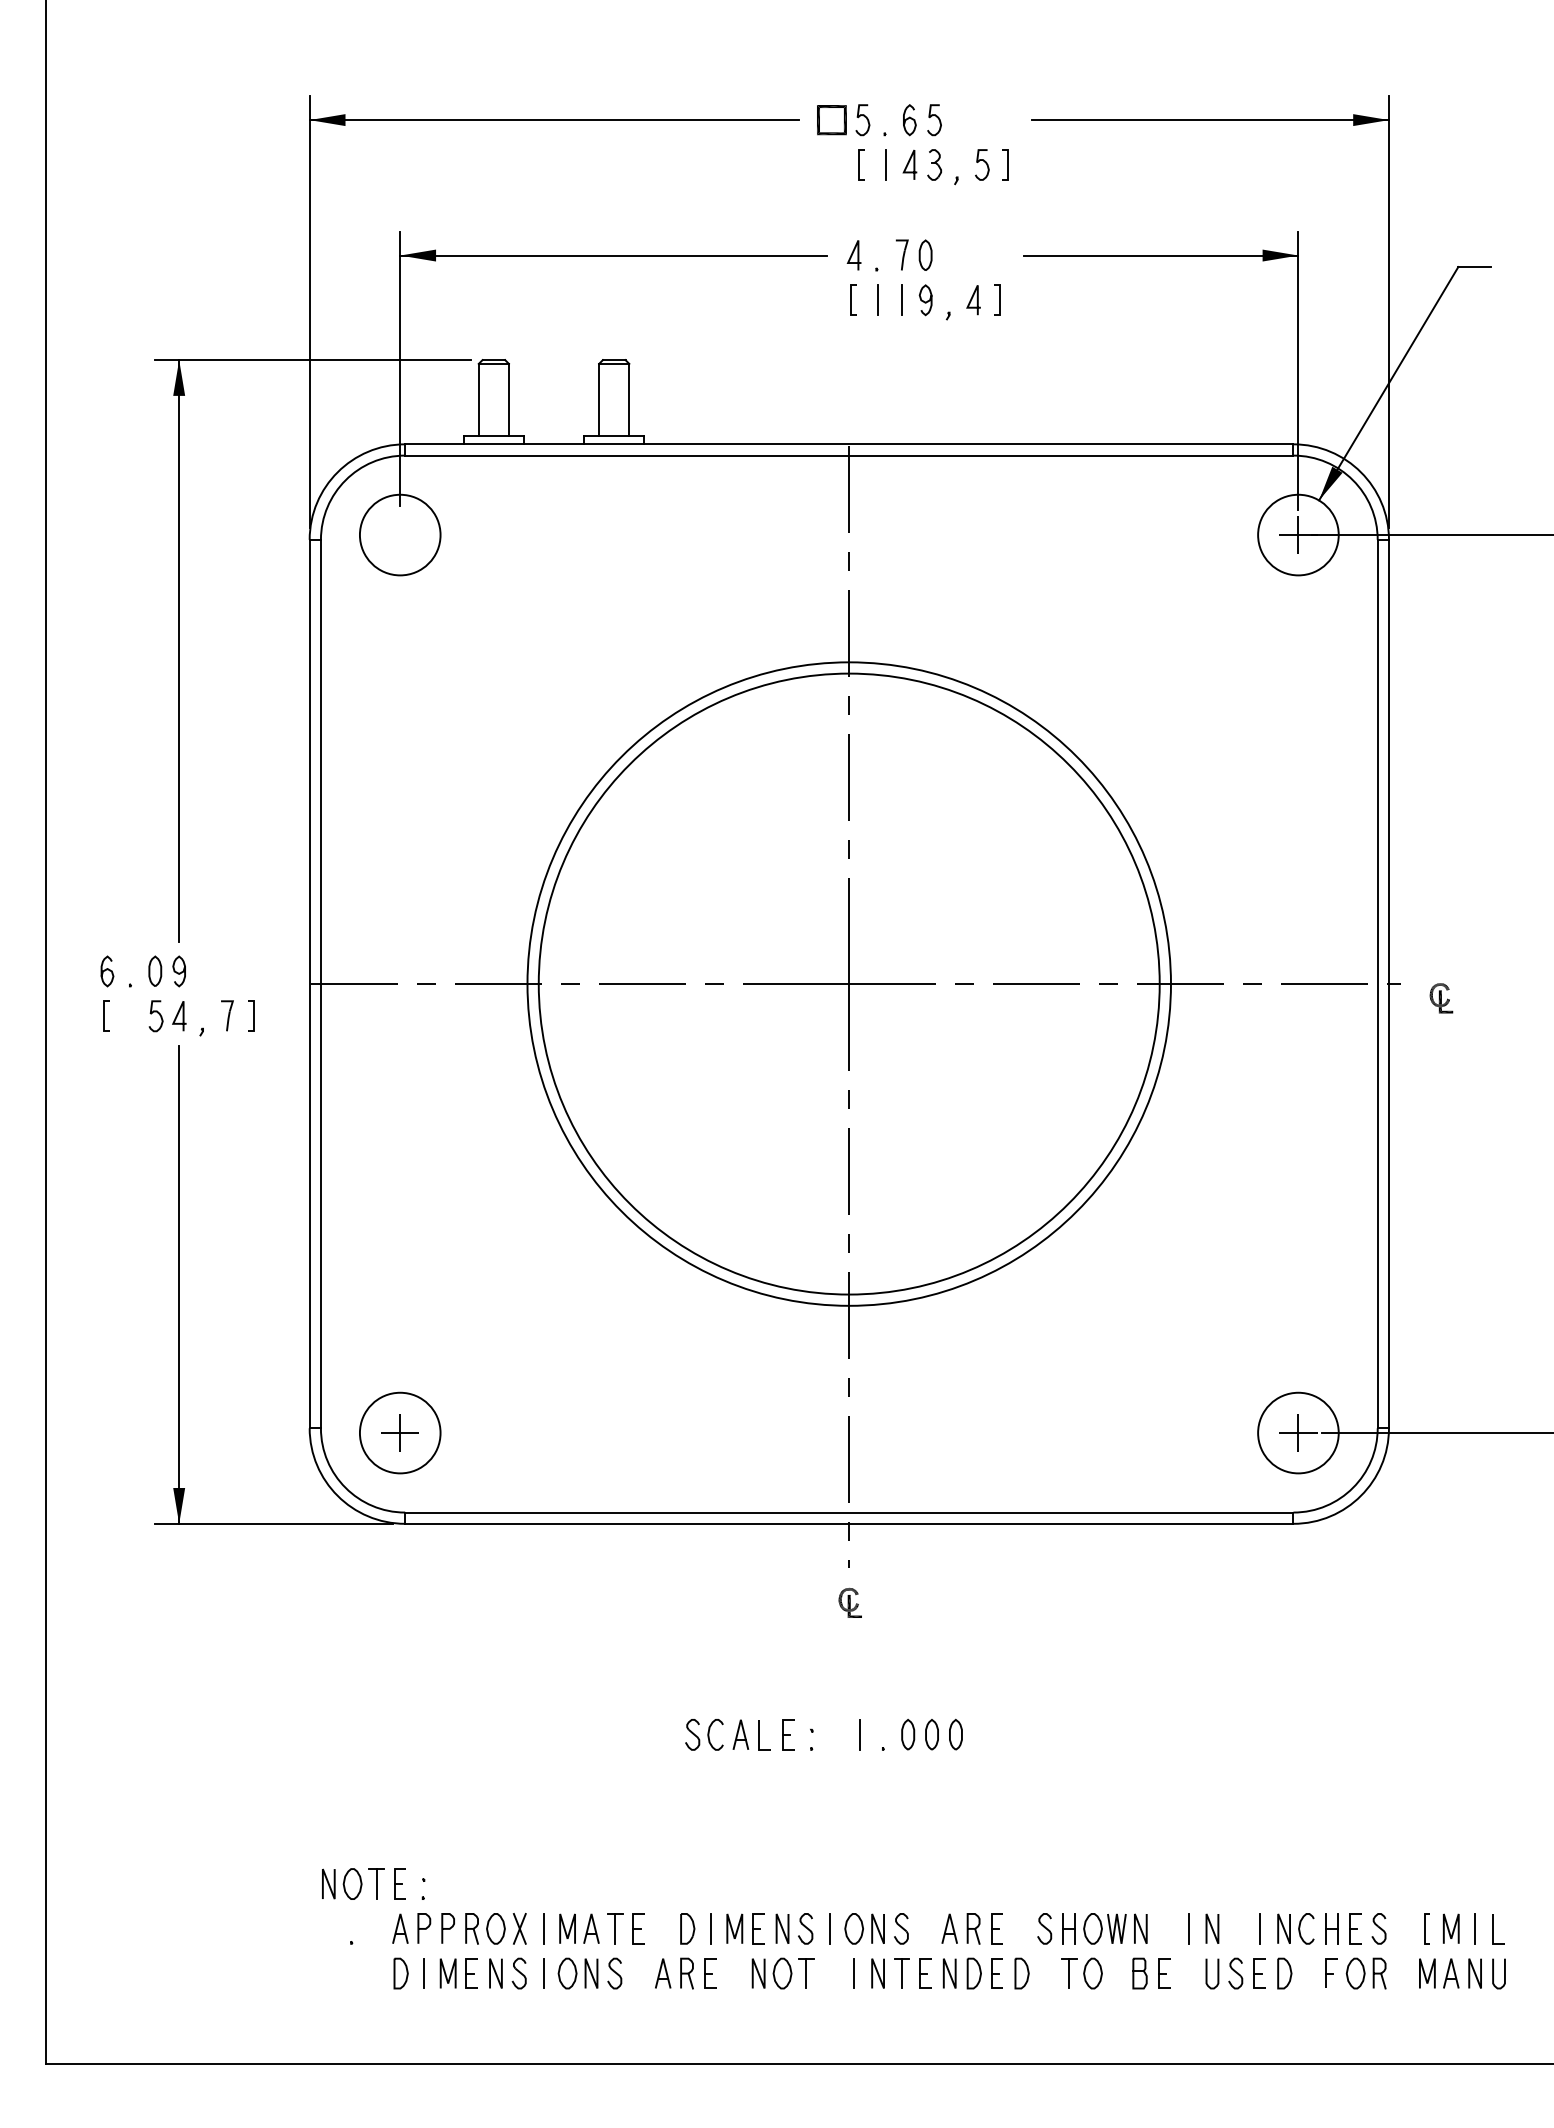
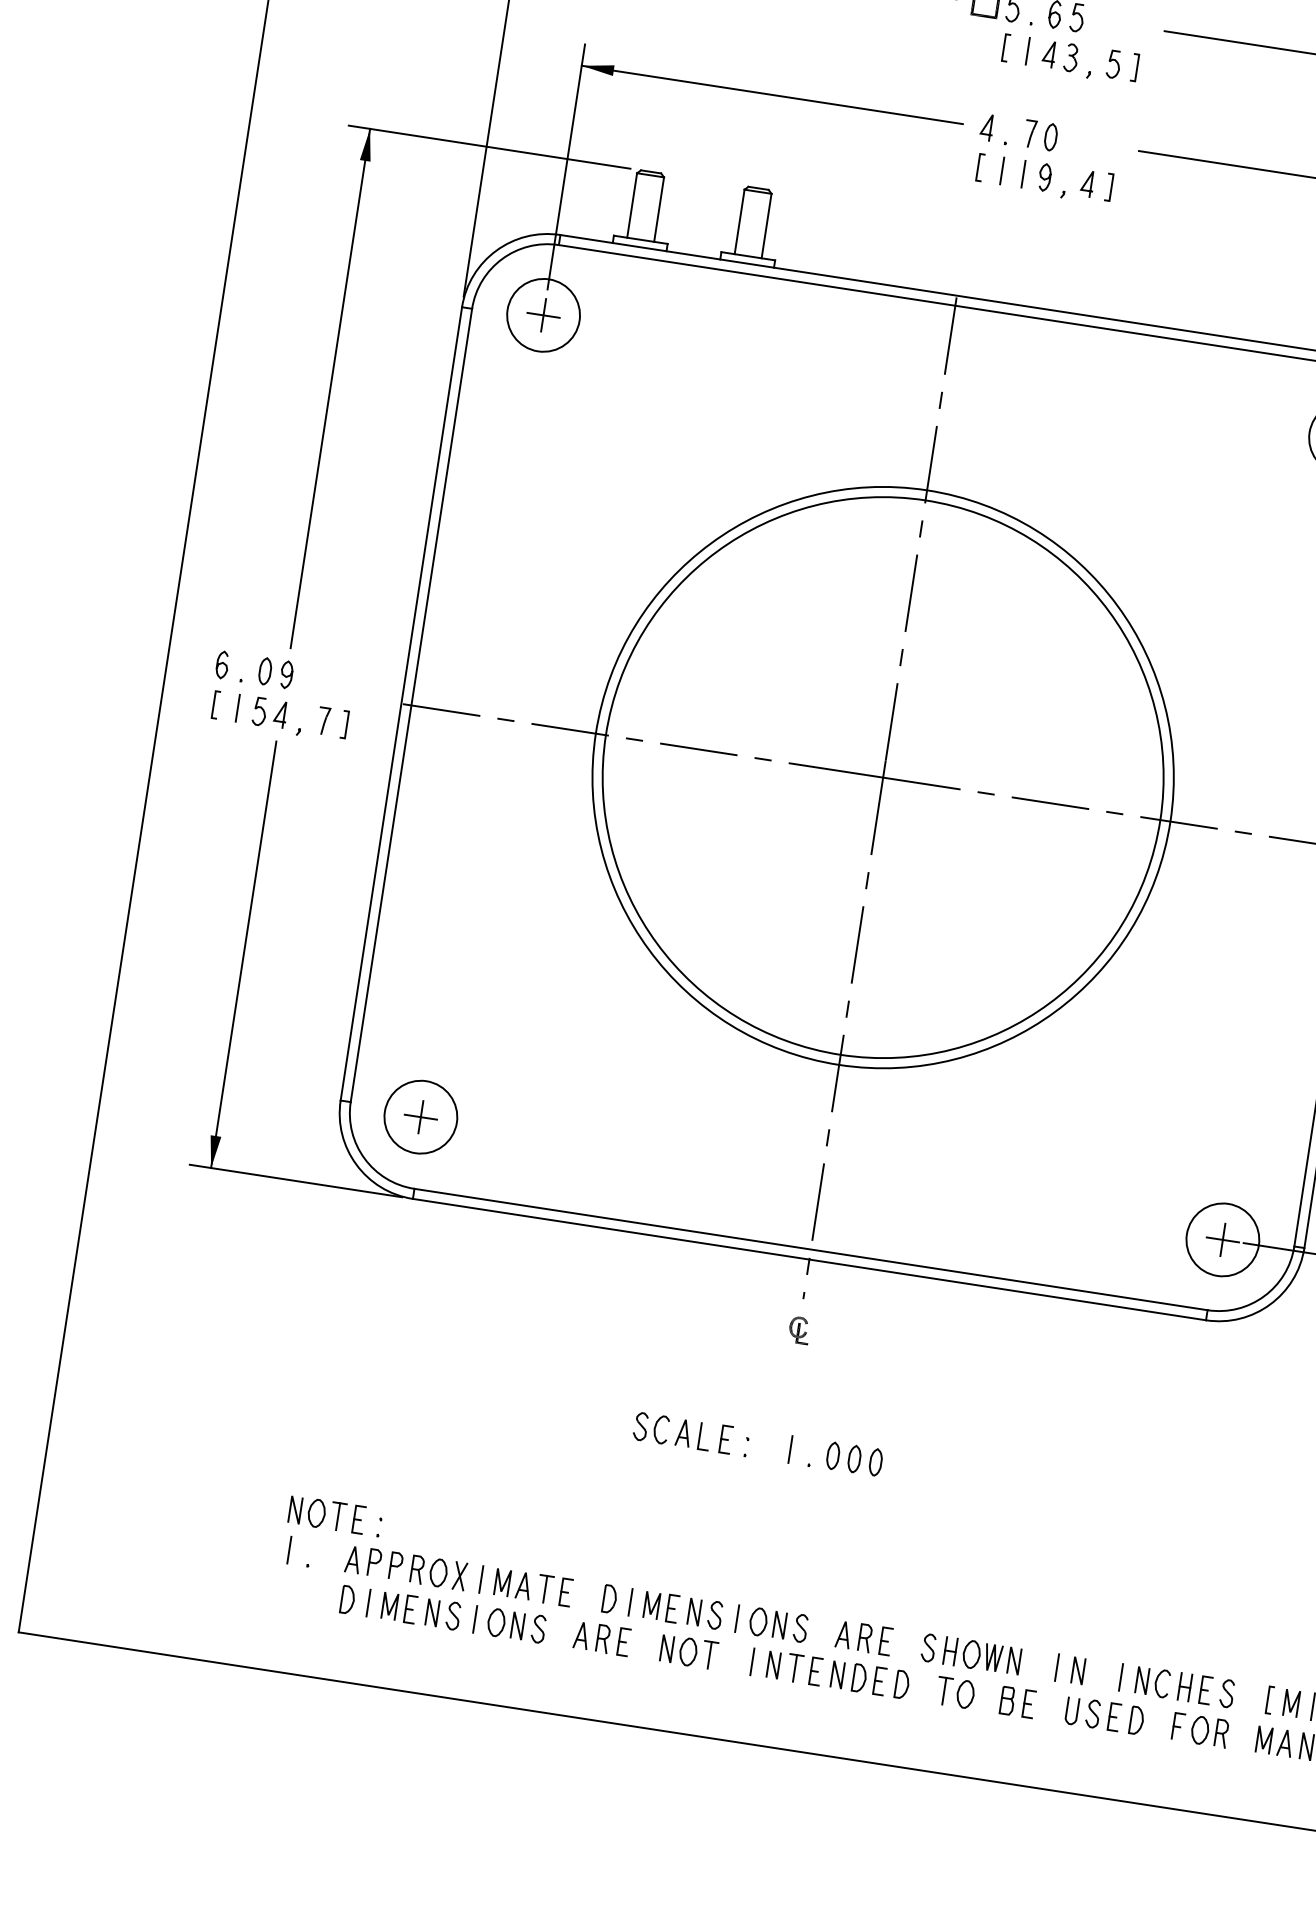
part: (399, 534) -> (543, 314), added
line: (131, 1016) -> (237, 708), added
line: (328, 1928) -> (289, 1549), added

